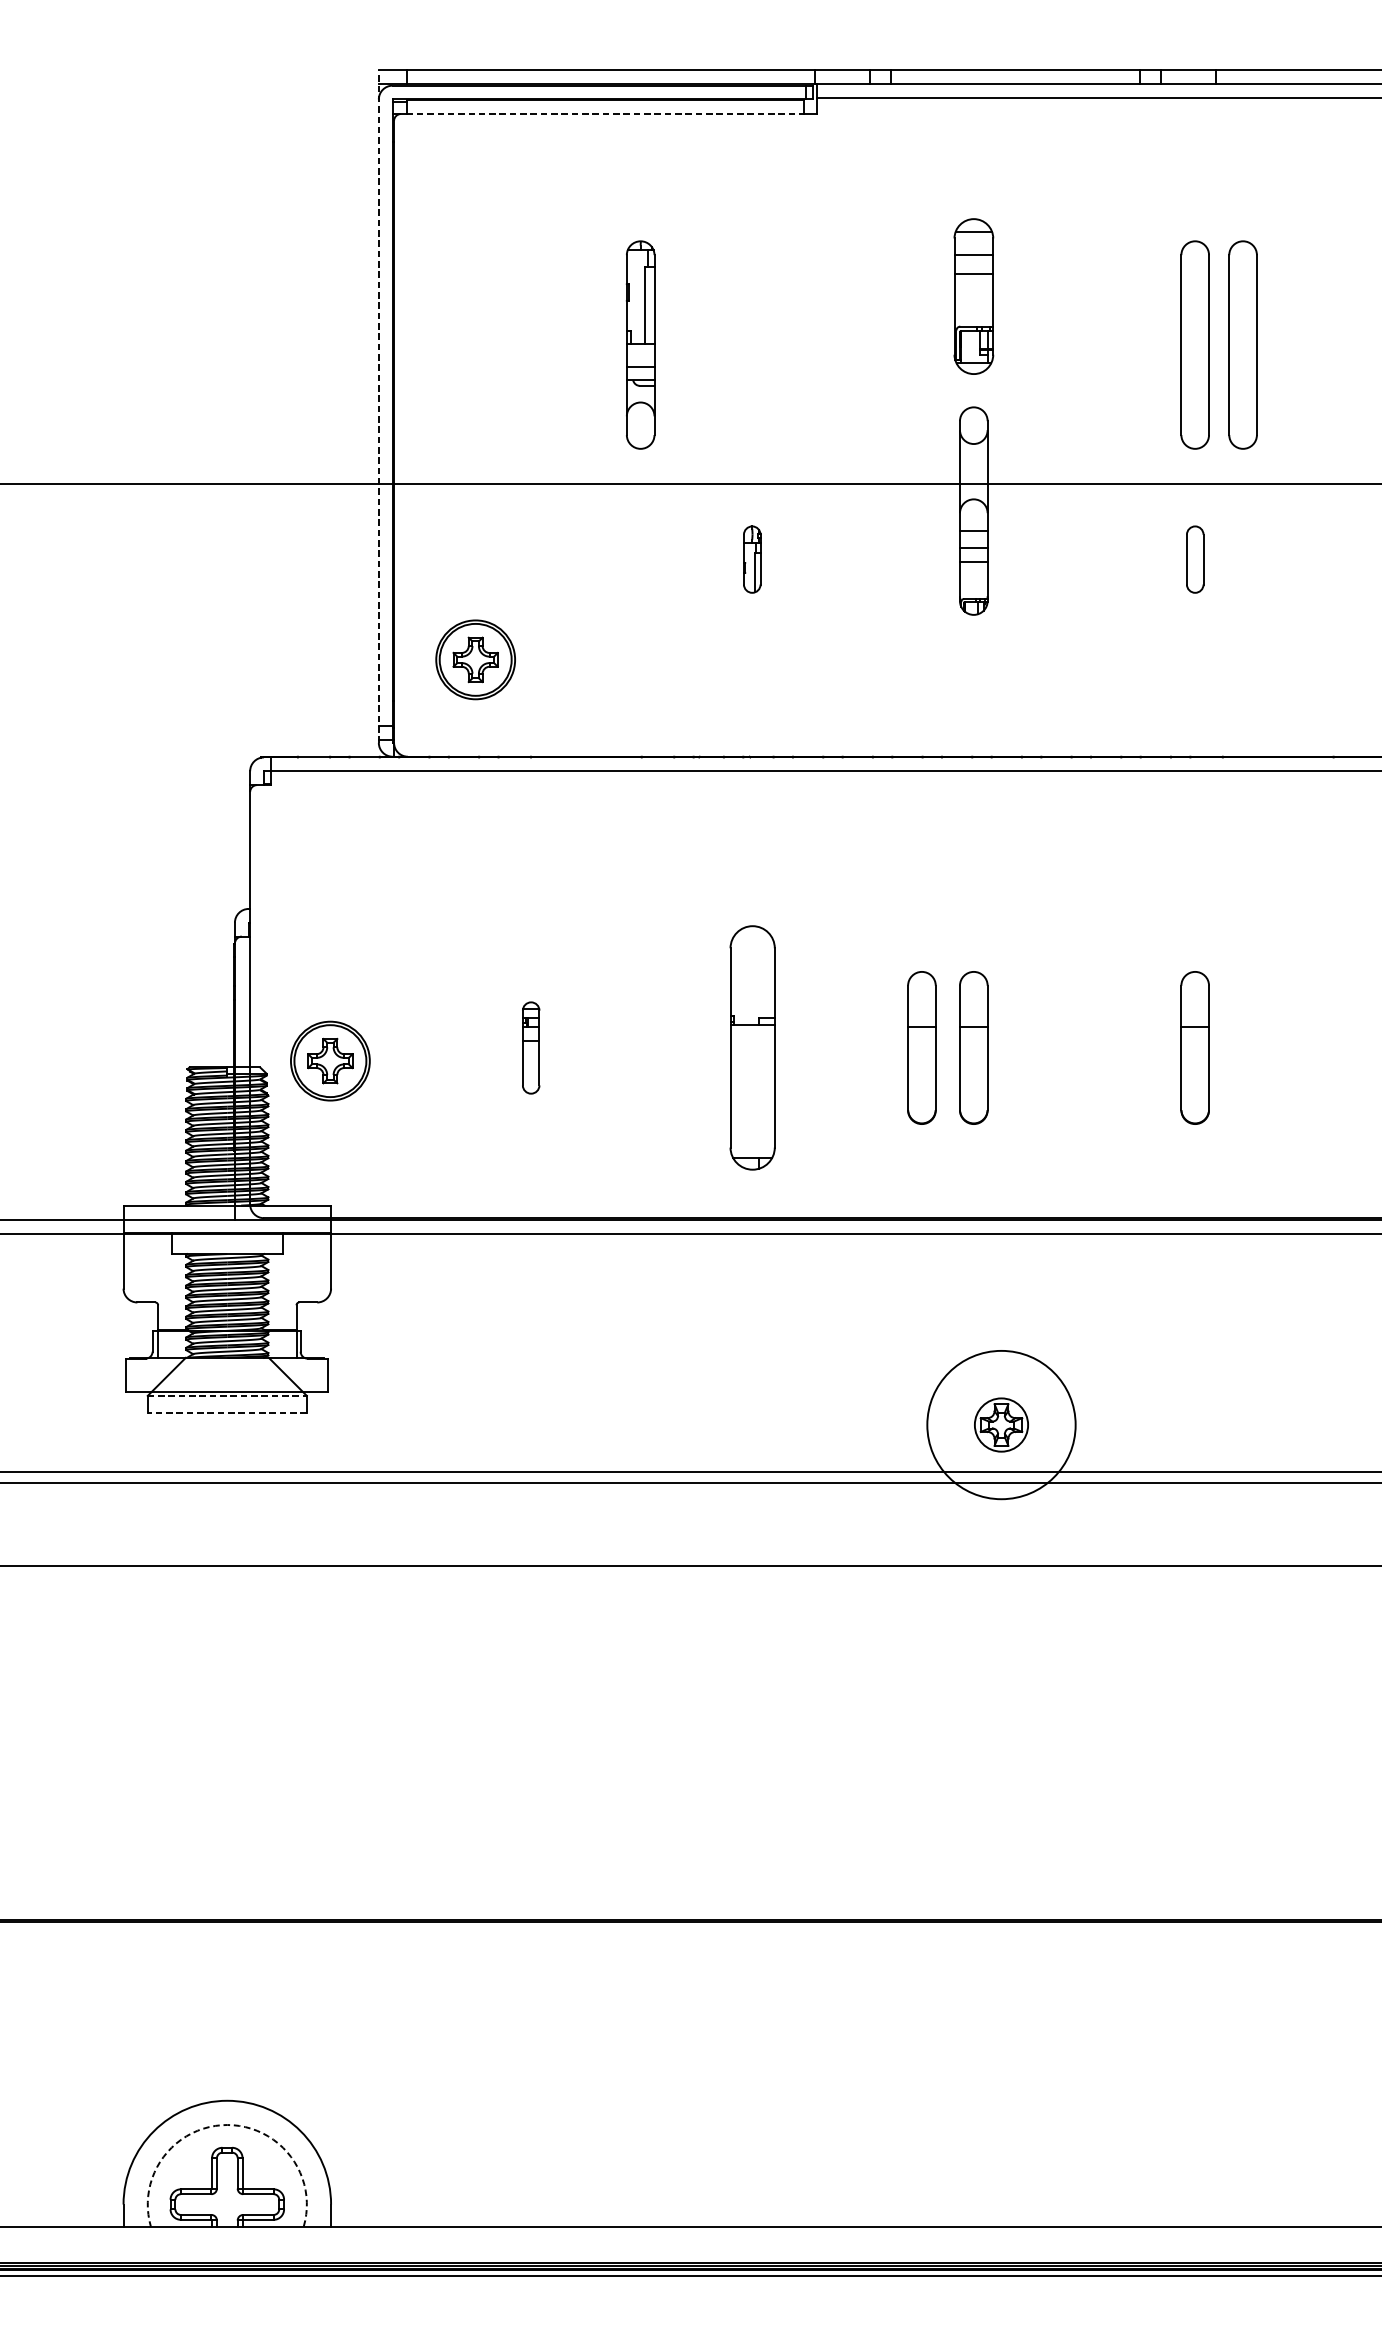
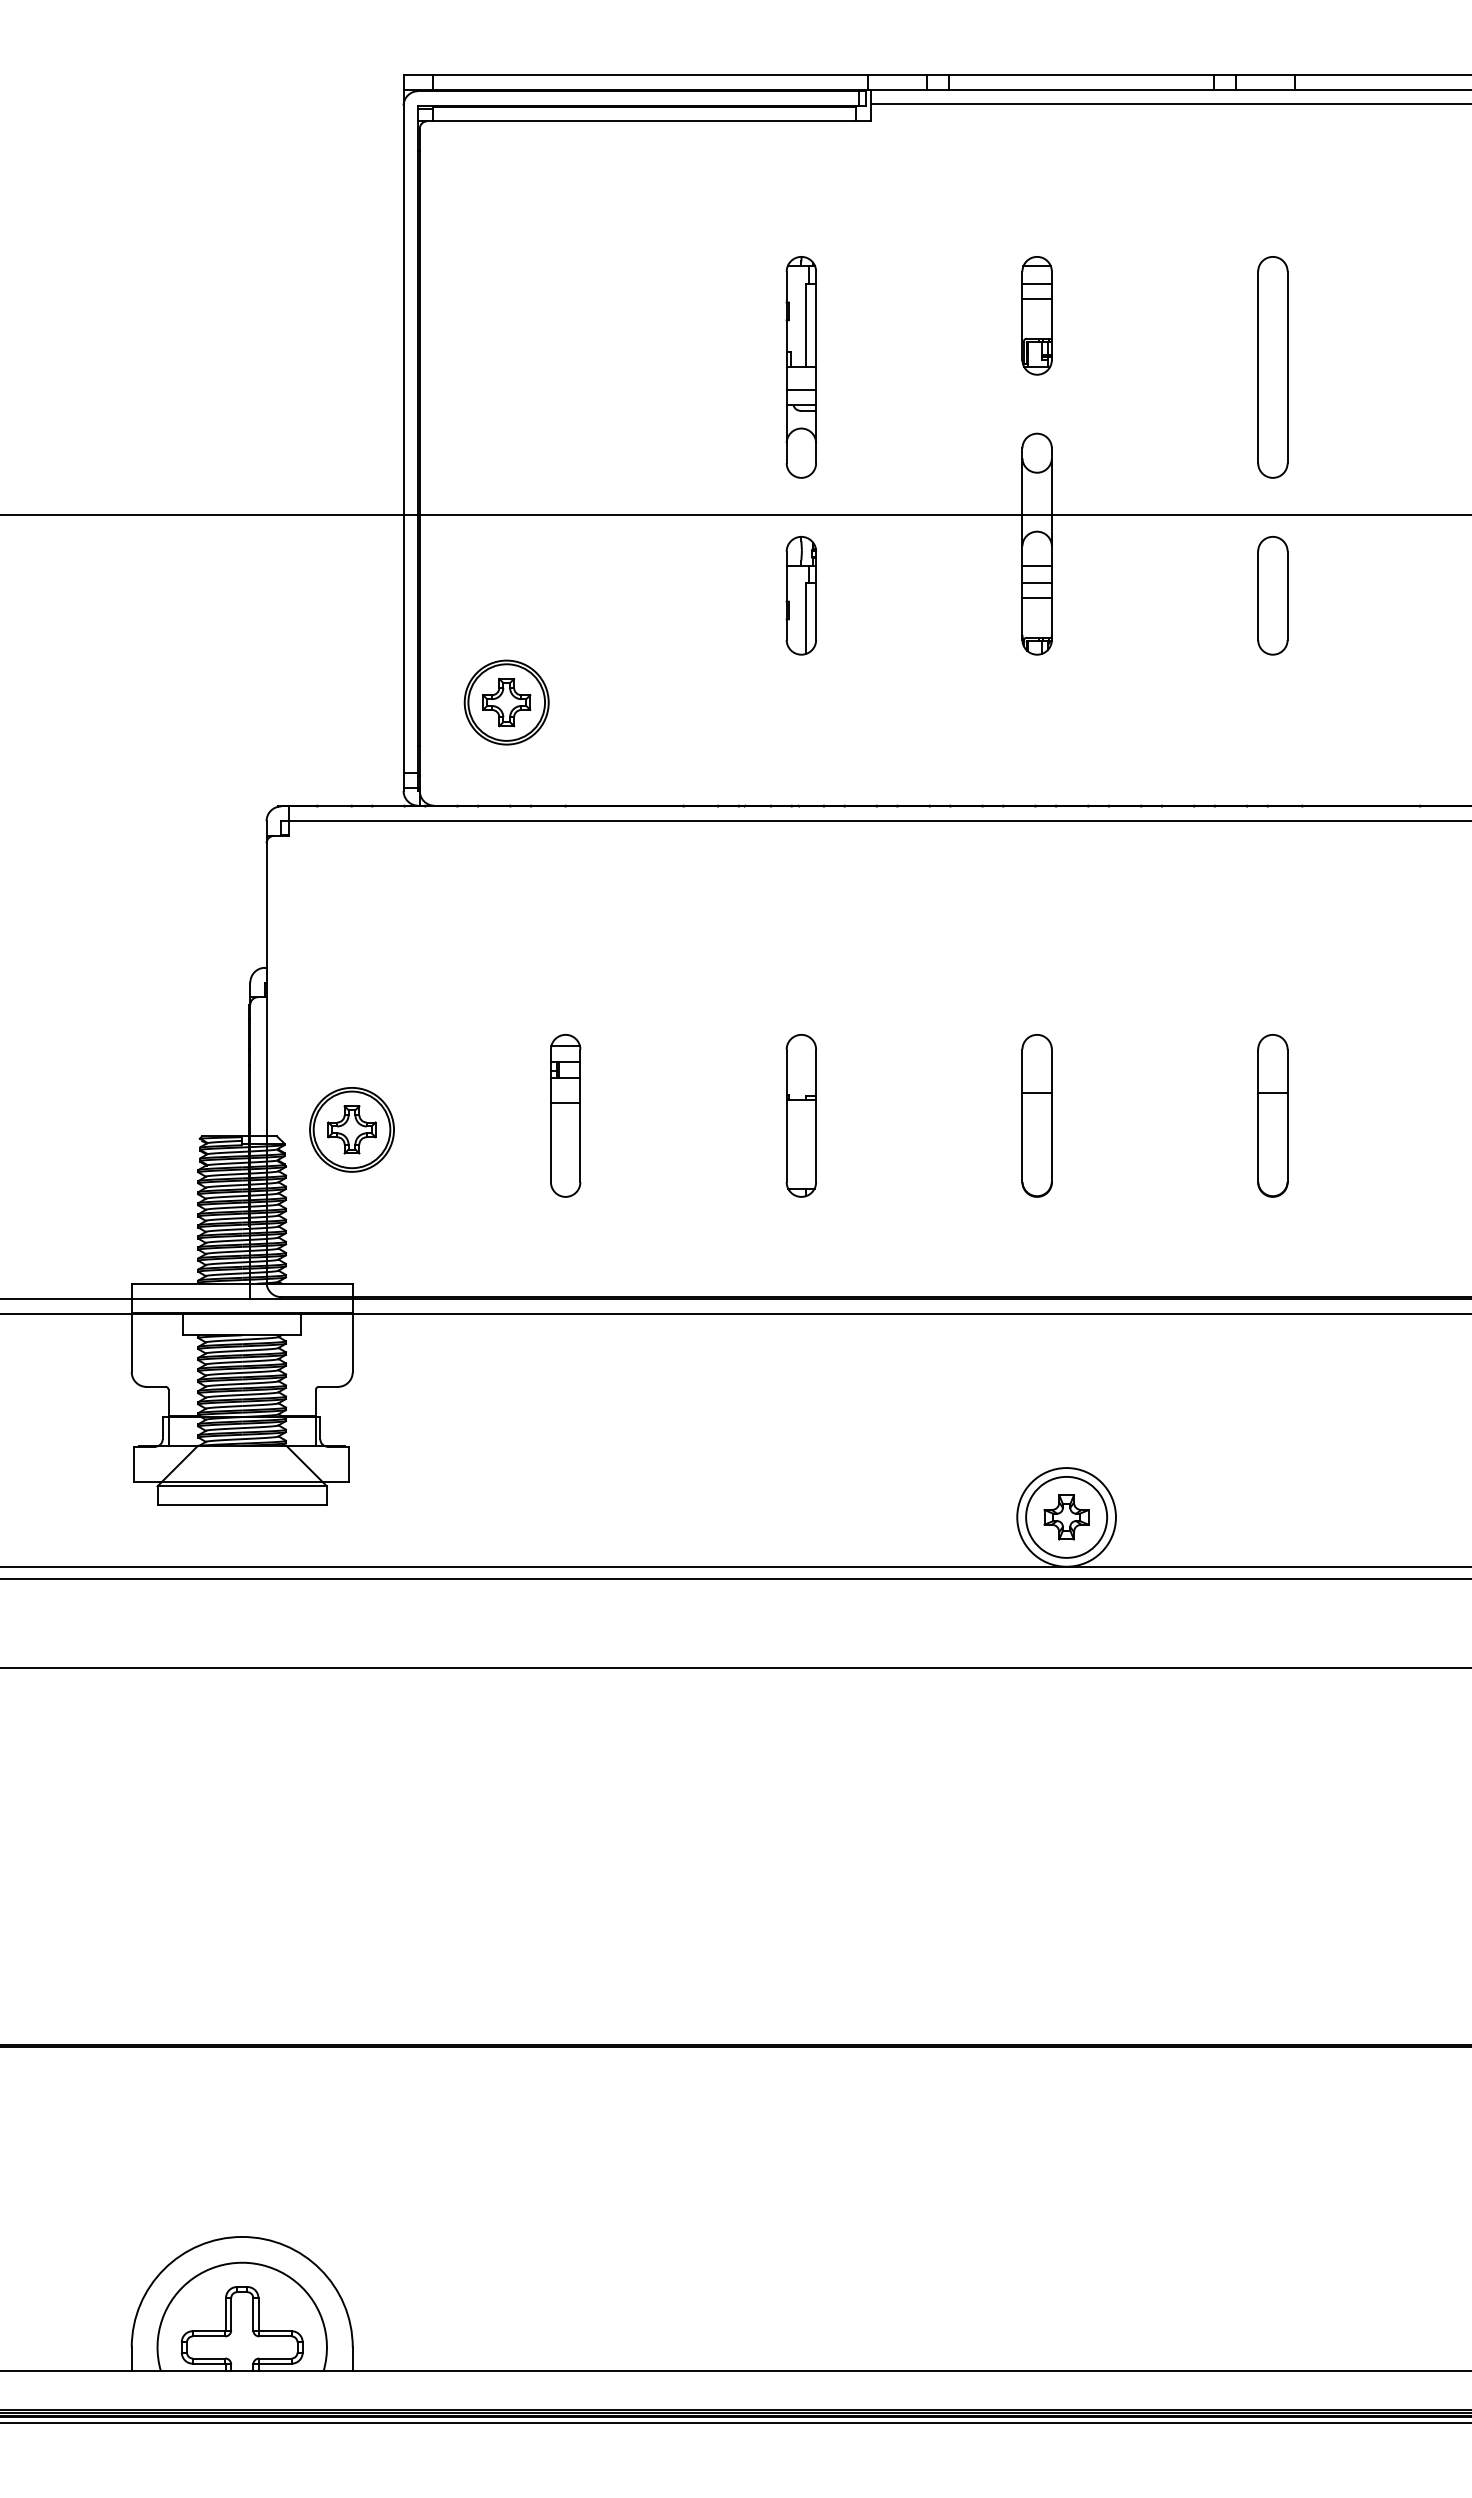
line: (606, 114) -> (645, 121), dashed -> solid
part: (973, 296) -> (1036, 315), size x0.71
part: (639, 345) -> (800, 367), moved
part: (1242, 345) -> (1323, 367), removed
line: (378, 406) -> (403, 432), dashed -> solid
part: (751, 559) -> (800, 595), size x1.67
part: (1194, 559) -> (1272, 595), size x1.67
part: (530, 1047) -> (565, 1115), size x1.67
part: (751, 1047) -> (800, 1115), size x0.62
part: (921, 1047) -> (981, 1115), removed
line: (227, 1396) -> (242, 1486), dashed -> solid
line: (227, 1412) -> (242, 1504), dashed -> solid
circle: (1001, 1424) -> (1066, 1516), size x1.43
circle: (1001, 1425) -> (1066, 1517), size x0.62
arc: (227, 2124) -> (242, 2262), dashed -> solid

